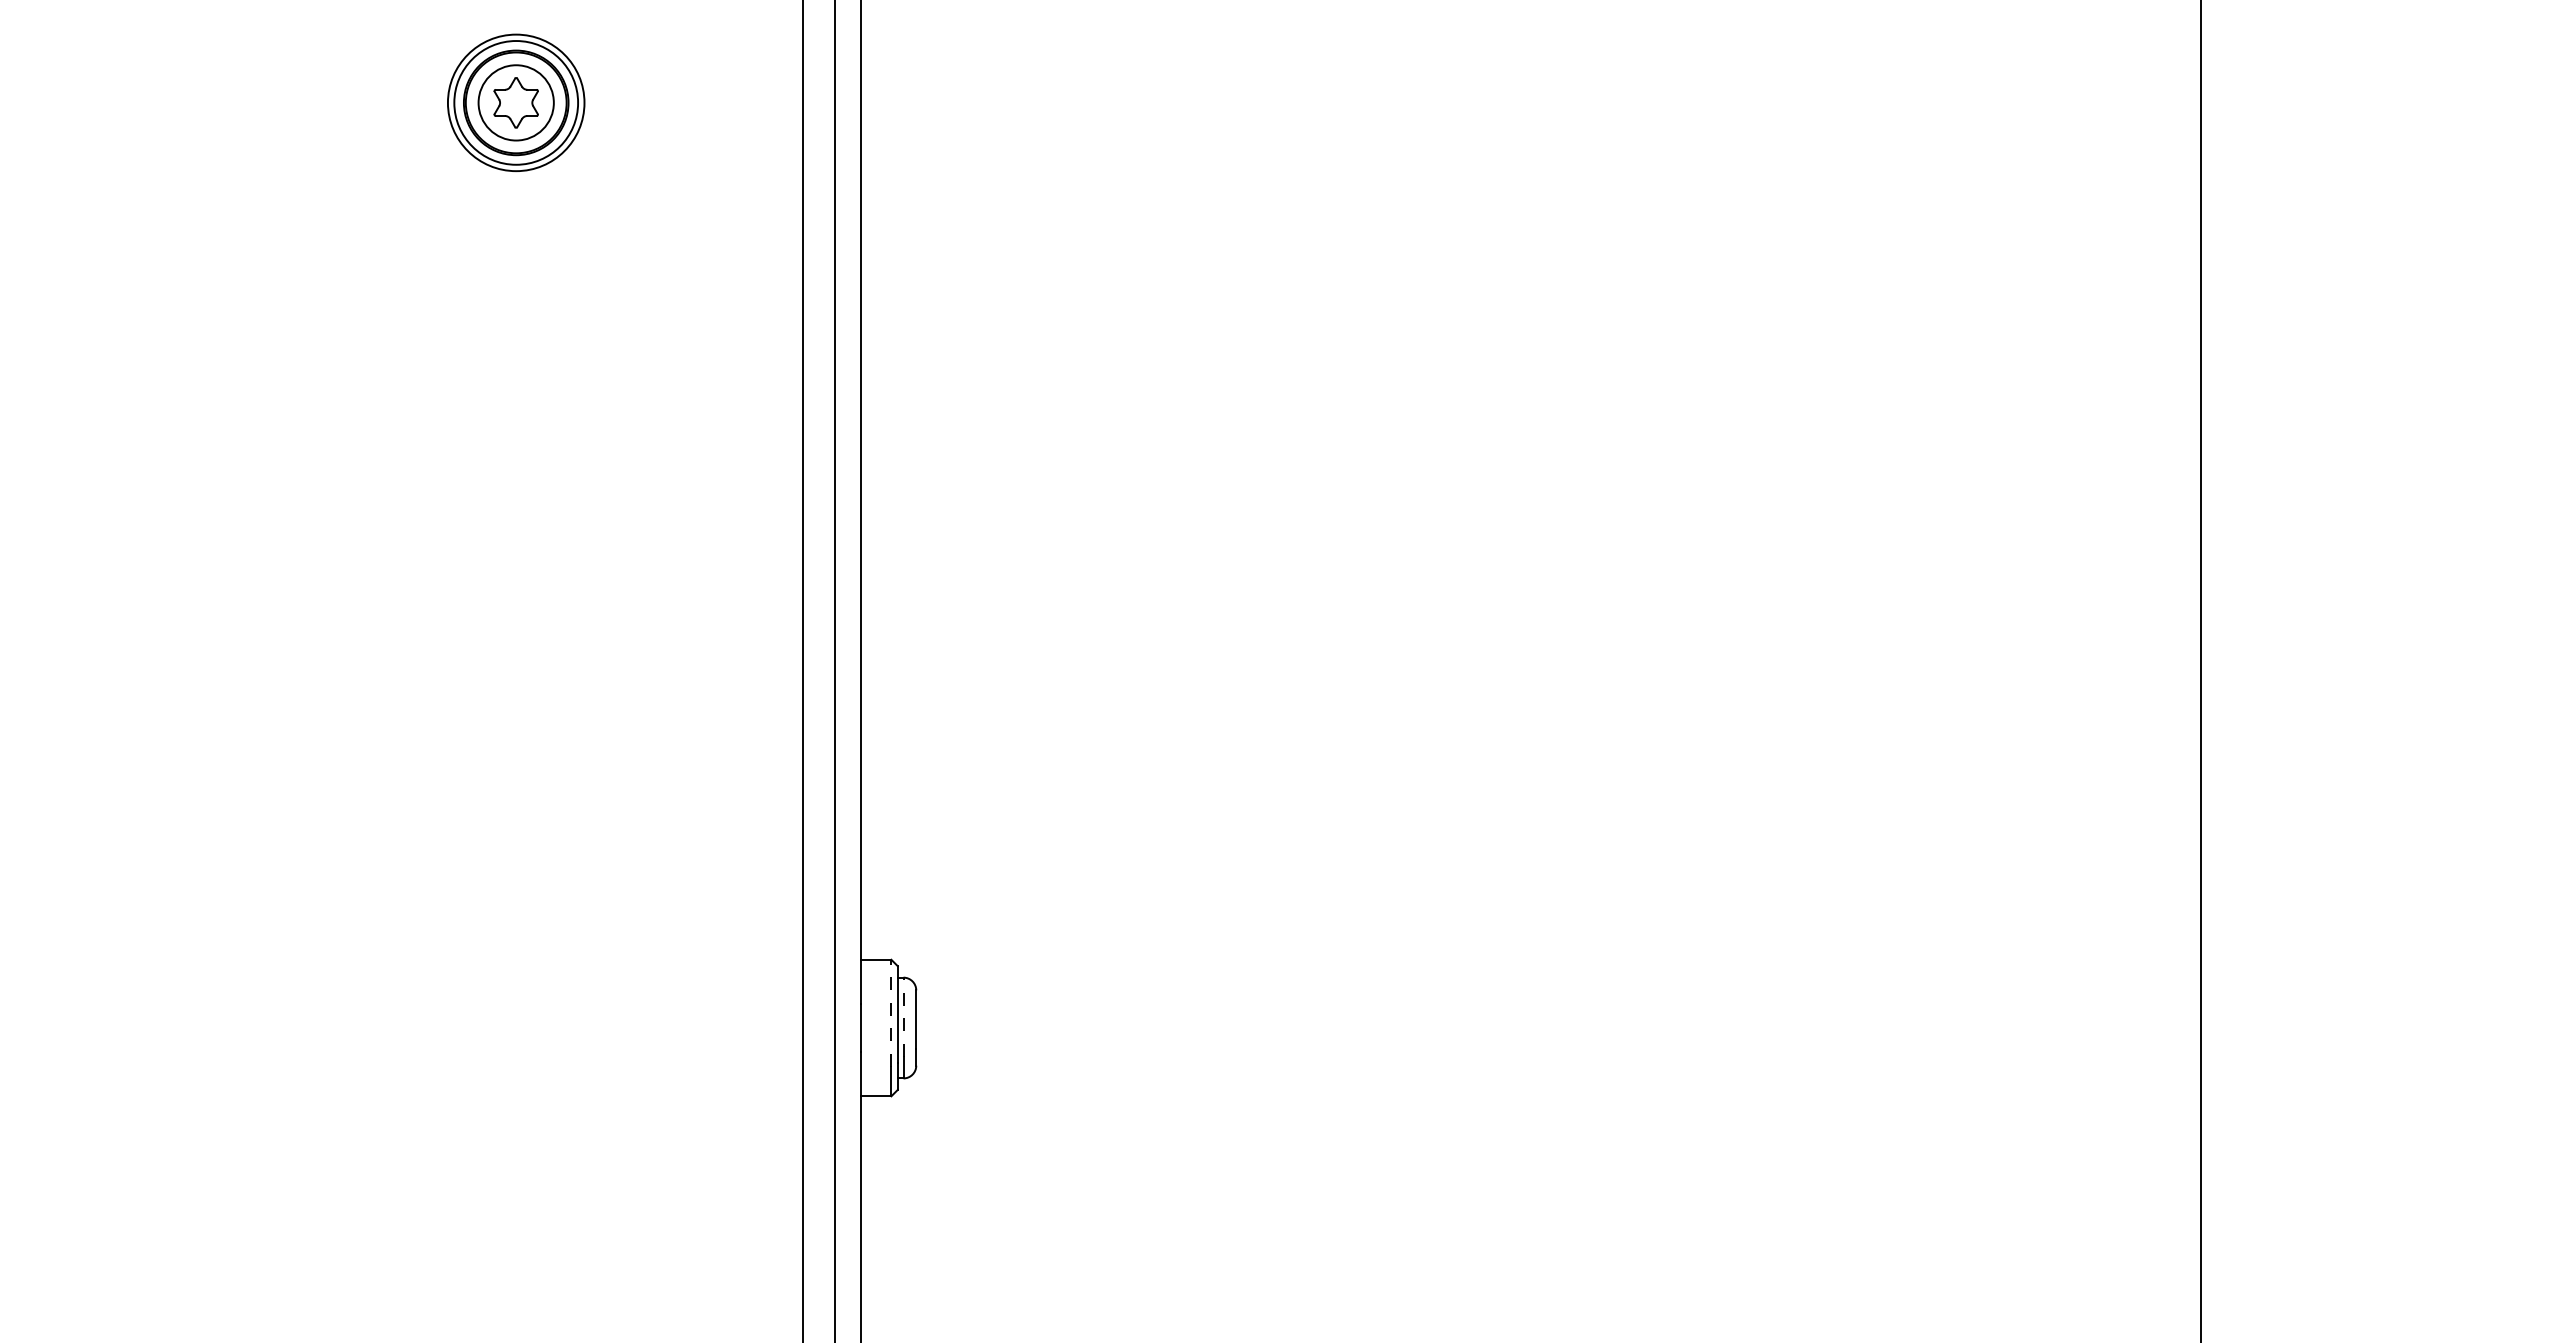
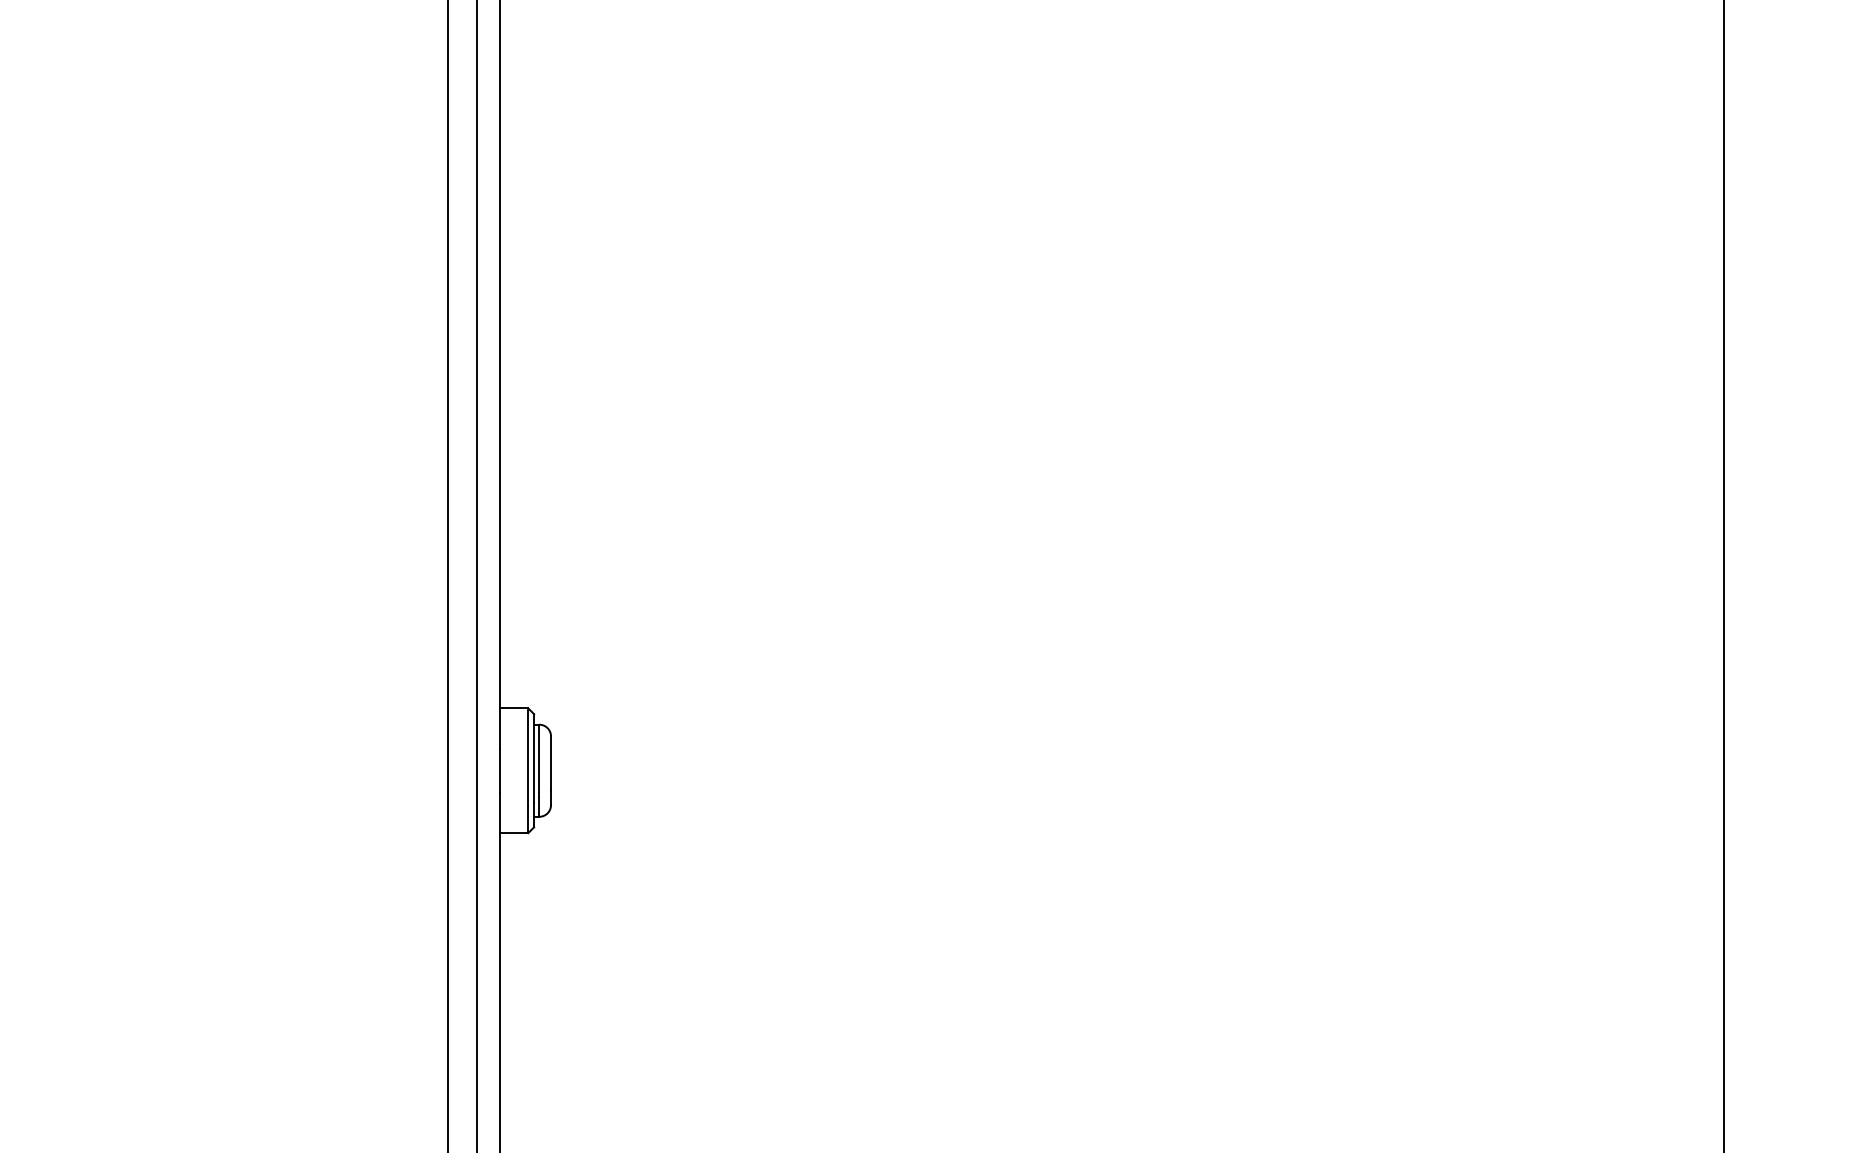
line: (891, 1012) -> (528, 756), dashed -> solid
line: (903, 1016) -> (539, 760), dashed -> solid

